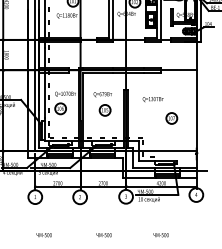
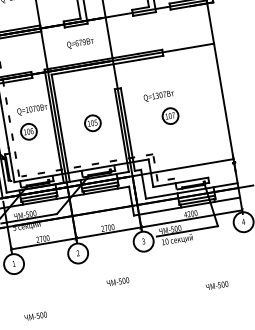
text: (102, 94) -> (79, 43), moved
part: (171, 118) -> (170, 116), moved
text: (103, 235) -> (117, 282), moved
text: (160, 235) -> (216, 286), moved

